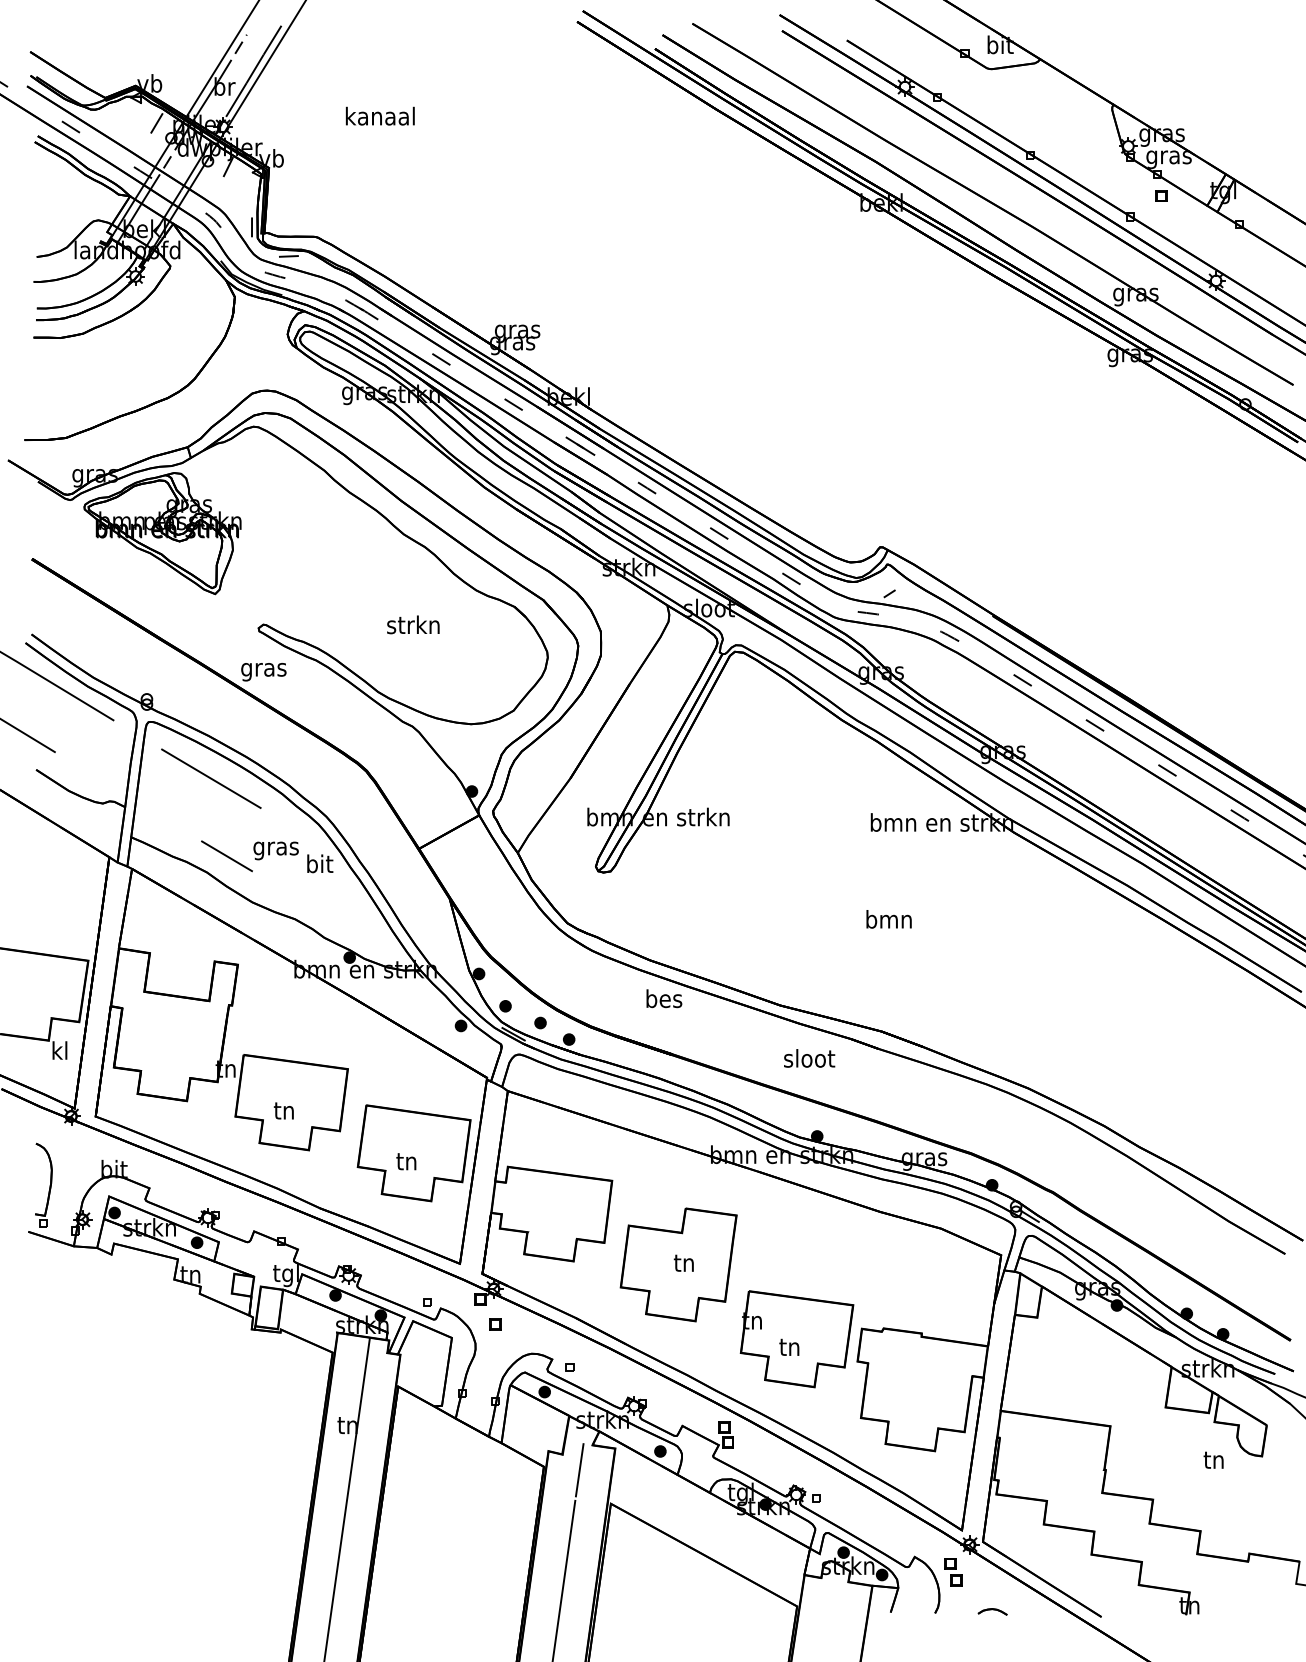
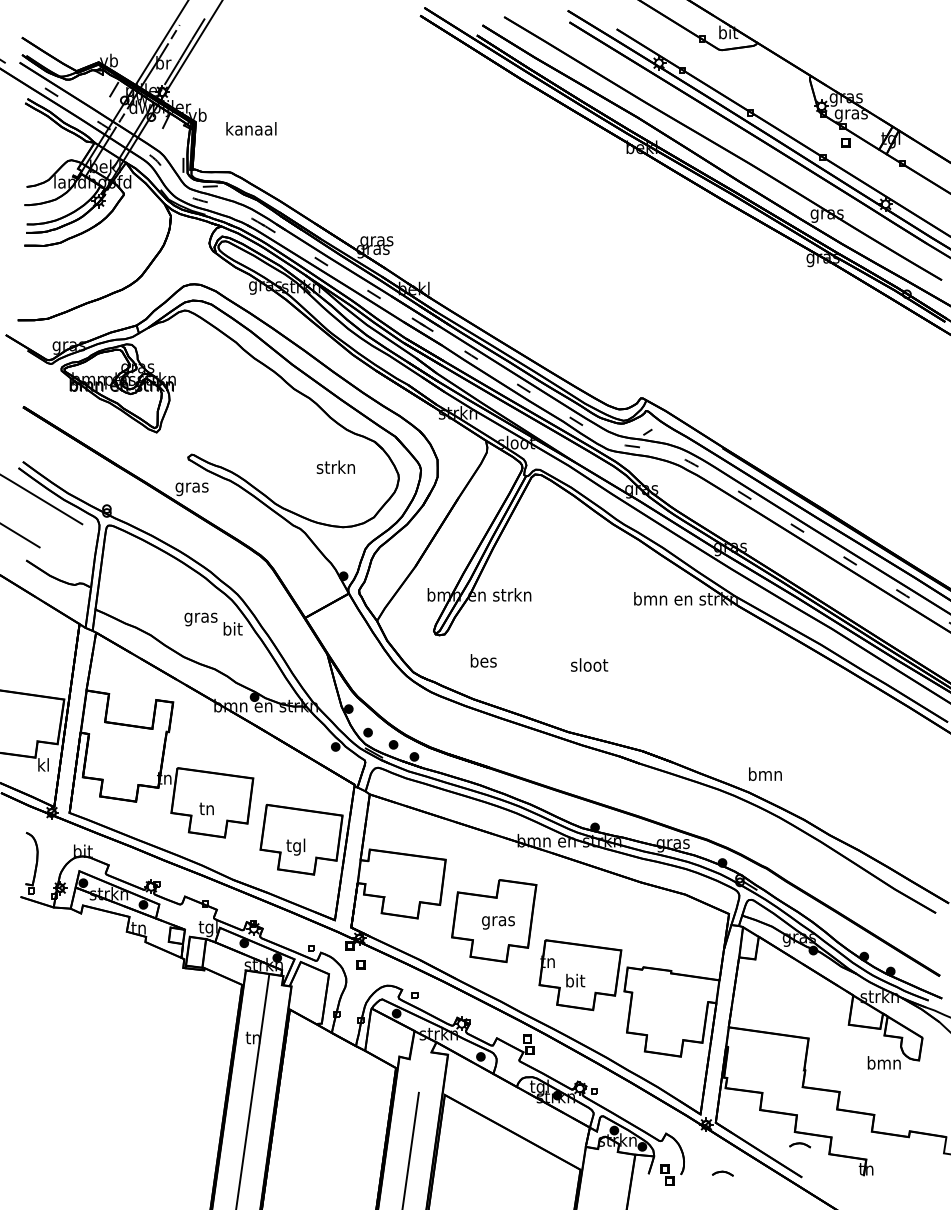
text: (380, 115) -> (251, 128), moved
text: (413, 624) -> (336, 466), moved
line: (211, 778) -> (153, 566), removed
line: (226, 856) -> (164, 623), removed
text: (888, 919) -> (764, 774), moved
text: (664, 998) -> (483, 660), moved
text: (809, 1058) -> (589, 665), moved
text: (406, 1163) -> (295, 847), tn -> tgl
text: (684, 1265) -> (498, 921), tn -> gras
text: (790, 1346) -> (575, 980), tn -> bit
text: (1213, 1459) -> (883, 1062), tn -> bmn
line: (579, 1470) -> (421, 1070), removed
part: (953, 1572) -> (667, 1175), moved
part: (1098, 1572) -> (799, 1145), added

